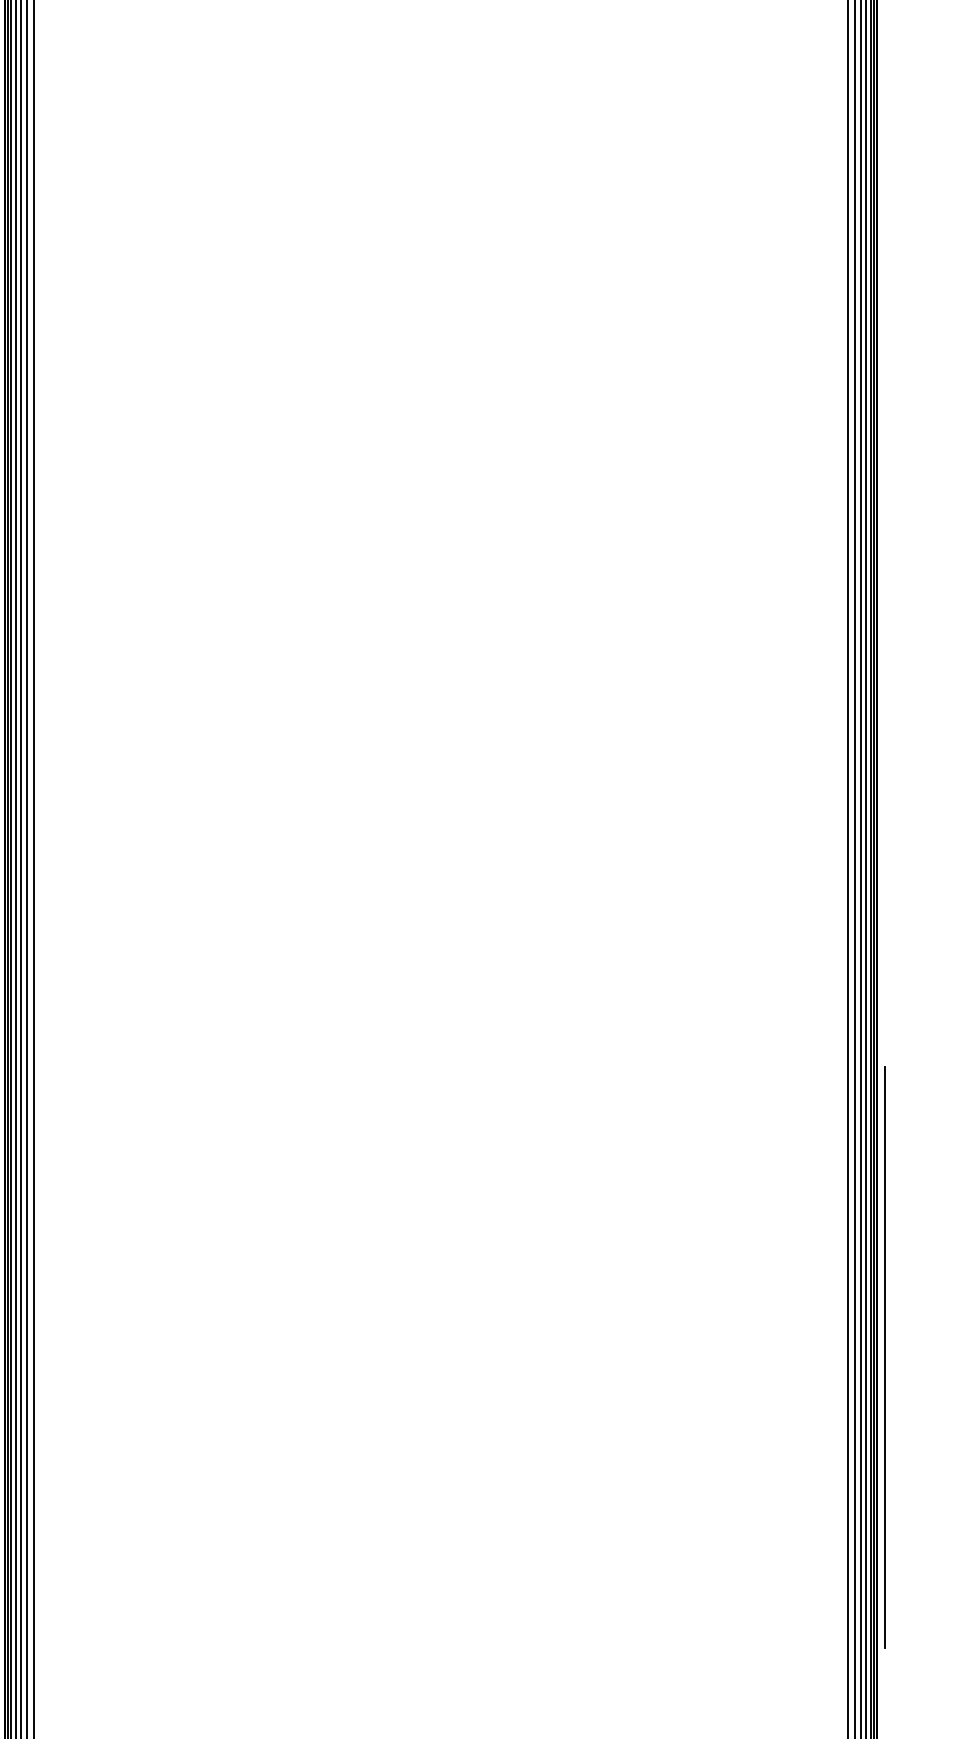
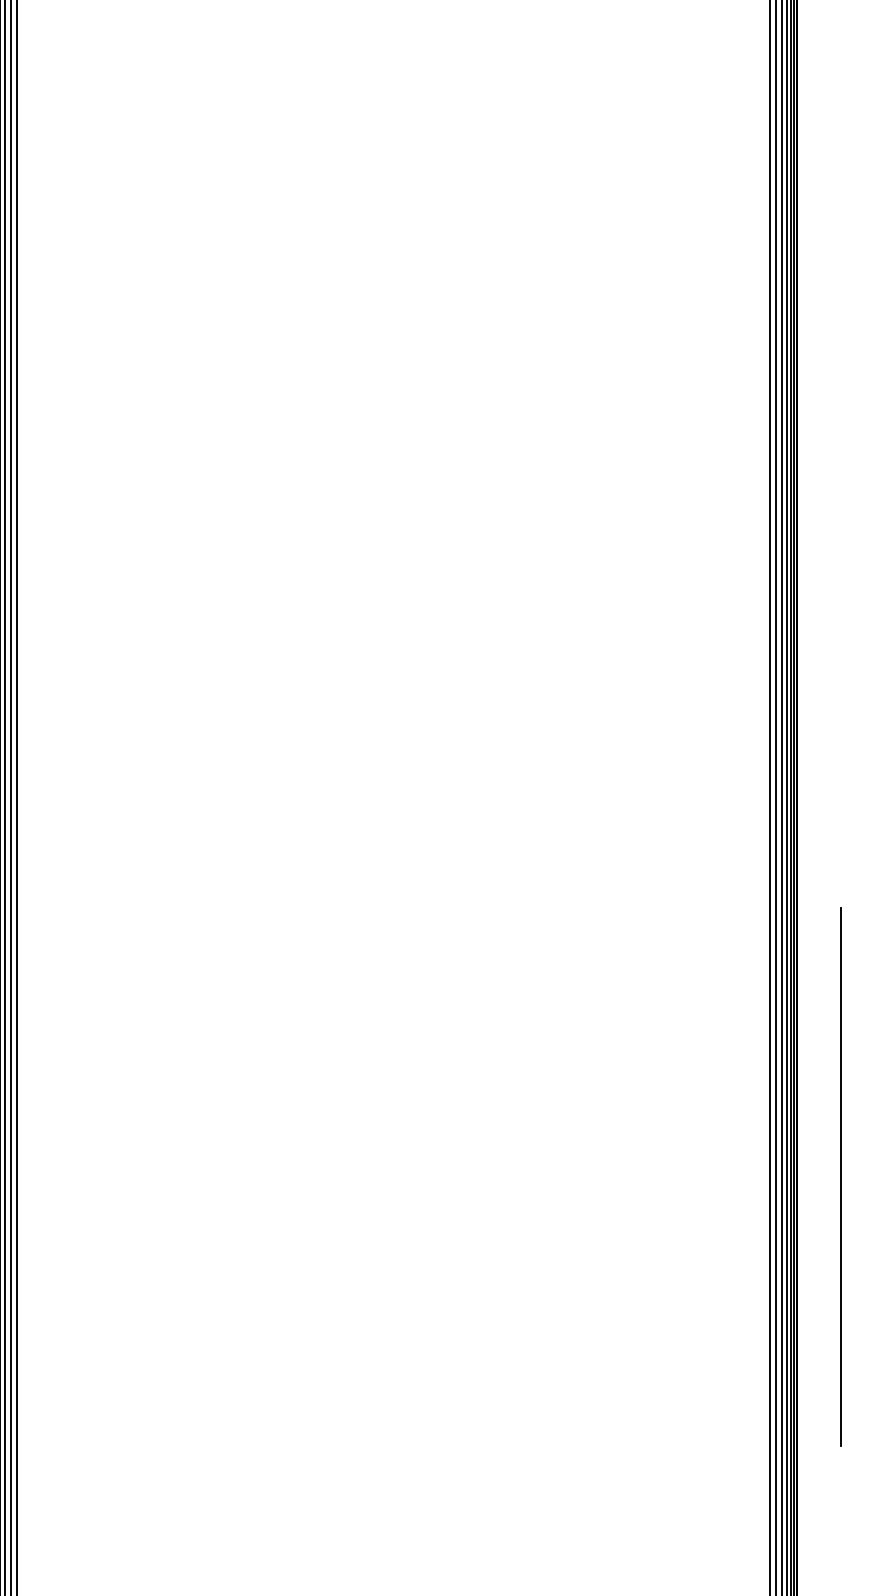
line: (884, 1357) -> (840, 1177), moved

